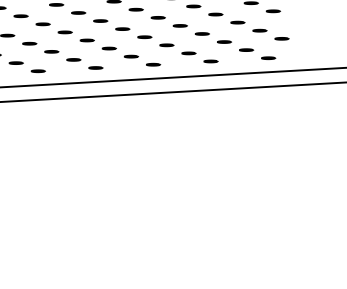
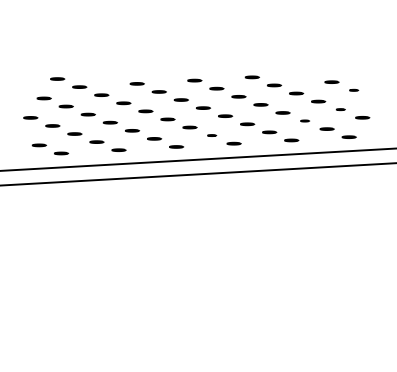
part: (272, 11) -> (353, 90), size x0.6
part: (259, 30) -> (340, 109), size x0.6
part: (223, 41) -> (304, 120), size x0.6
part: (130, 56) -> (211, 135), size x0.6

